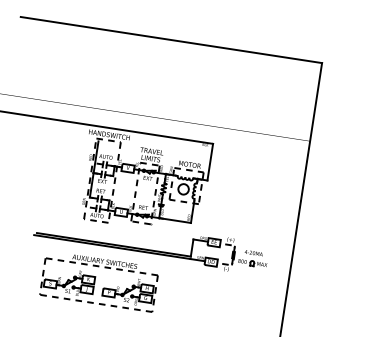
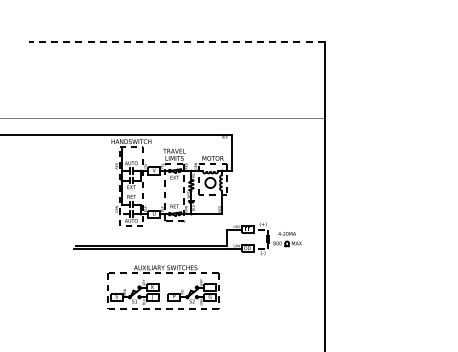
line: (171, 39) -> (176, 41), solid -> dashed
part: (99, 281) -> (163, 287), moved

